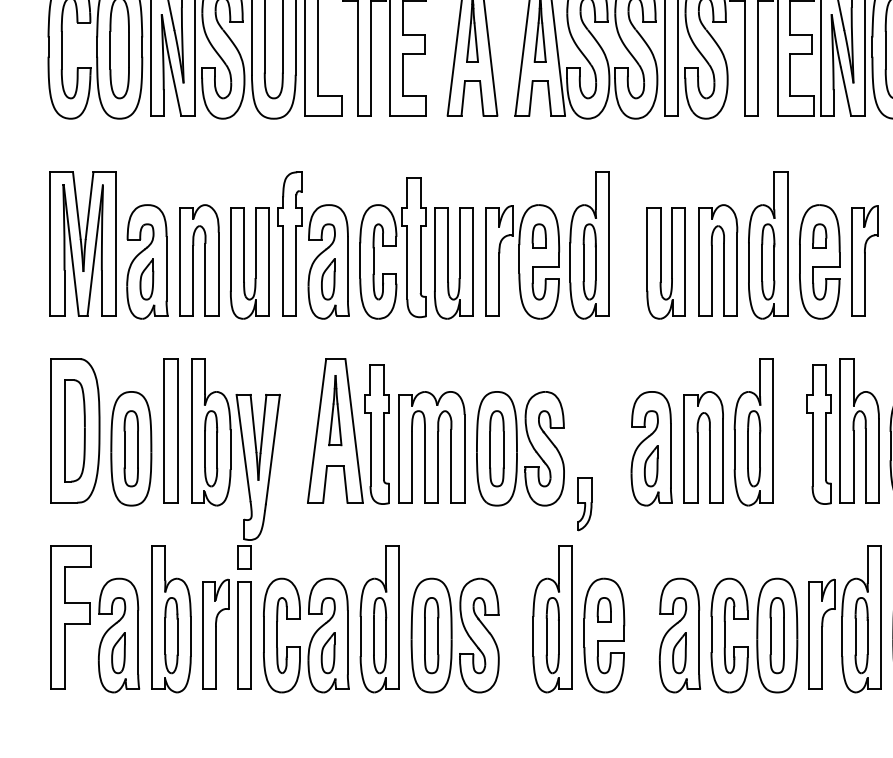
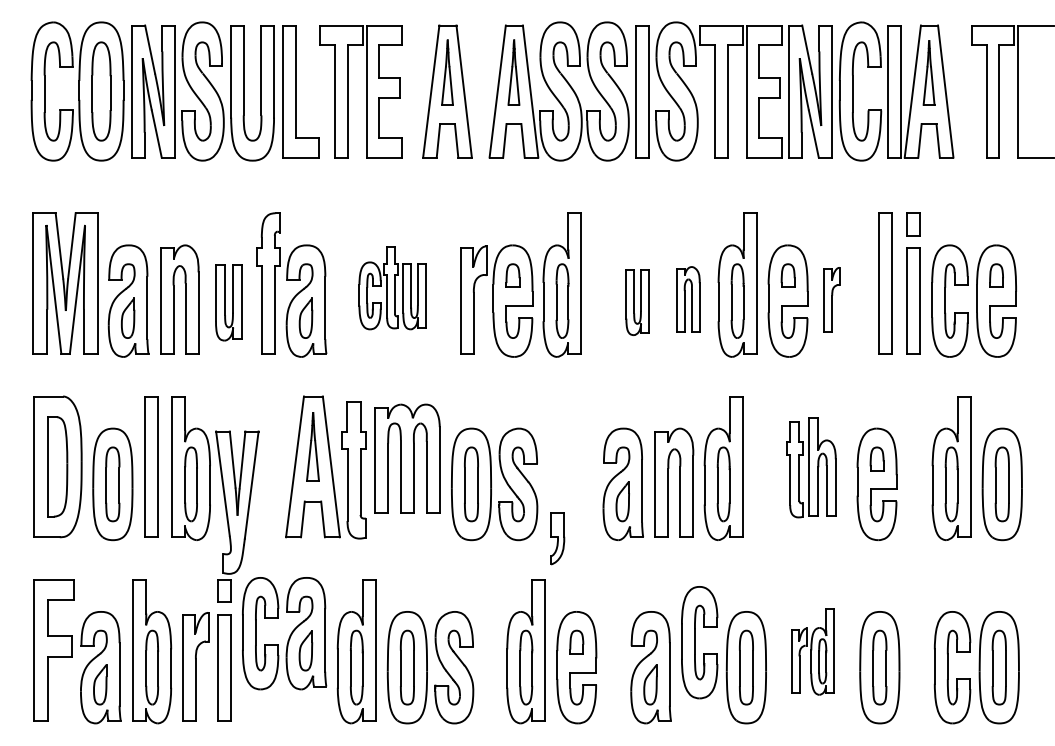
part: (416, 248) -> (392, 287), size x0.6
part: (718, 260) -> (688, 299), size x0.6
part: (863, 260) -> (831, 299), size x0.6
part: (249, 263) -> (228, 302), size x0.7
part: (666, 263) -> (637, 302), size x0.6
part: (843, 431) -> (811, 467), size x0.7
part: (431, 446) -> (407, 458), moved
part: (844, 619) -> (812, 651), size x0.6
part: (306, 635) -> (284, 633), moved
part: (729, 635) -> (699, 642), moved

